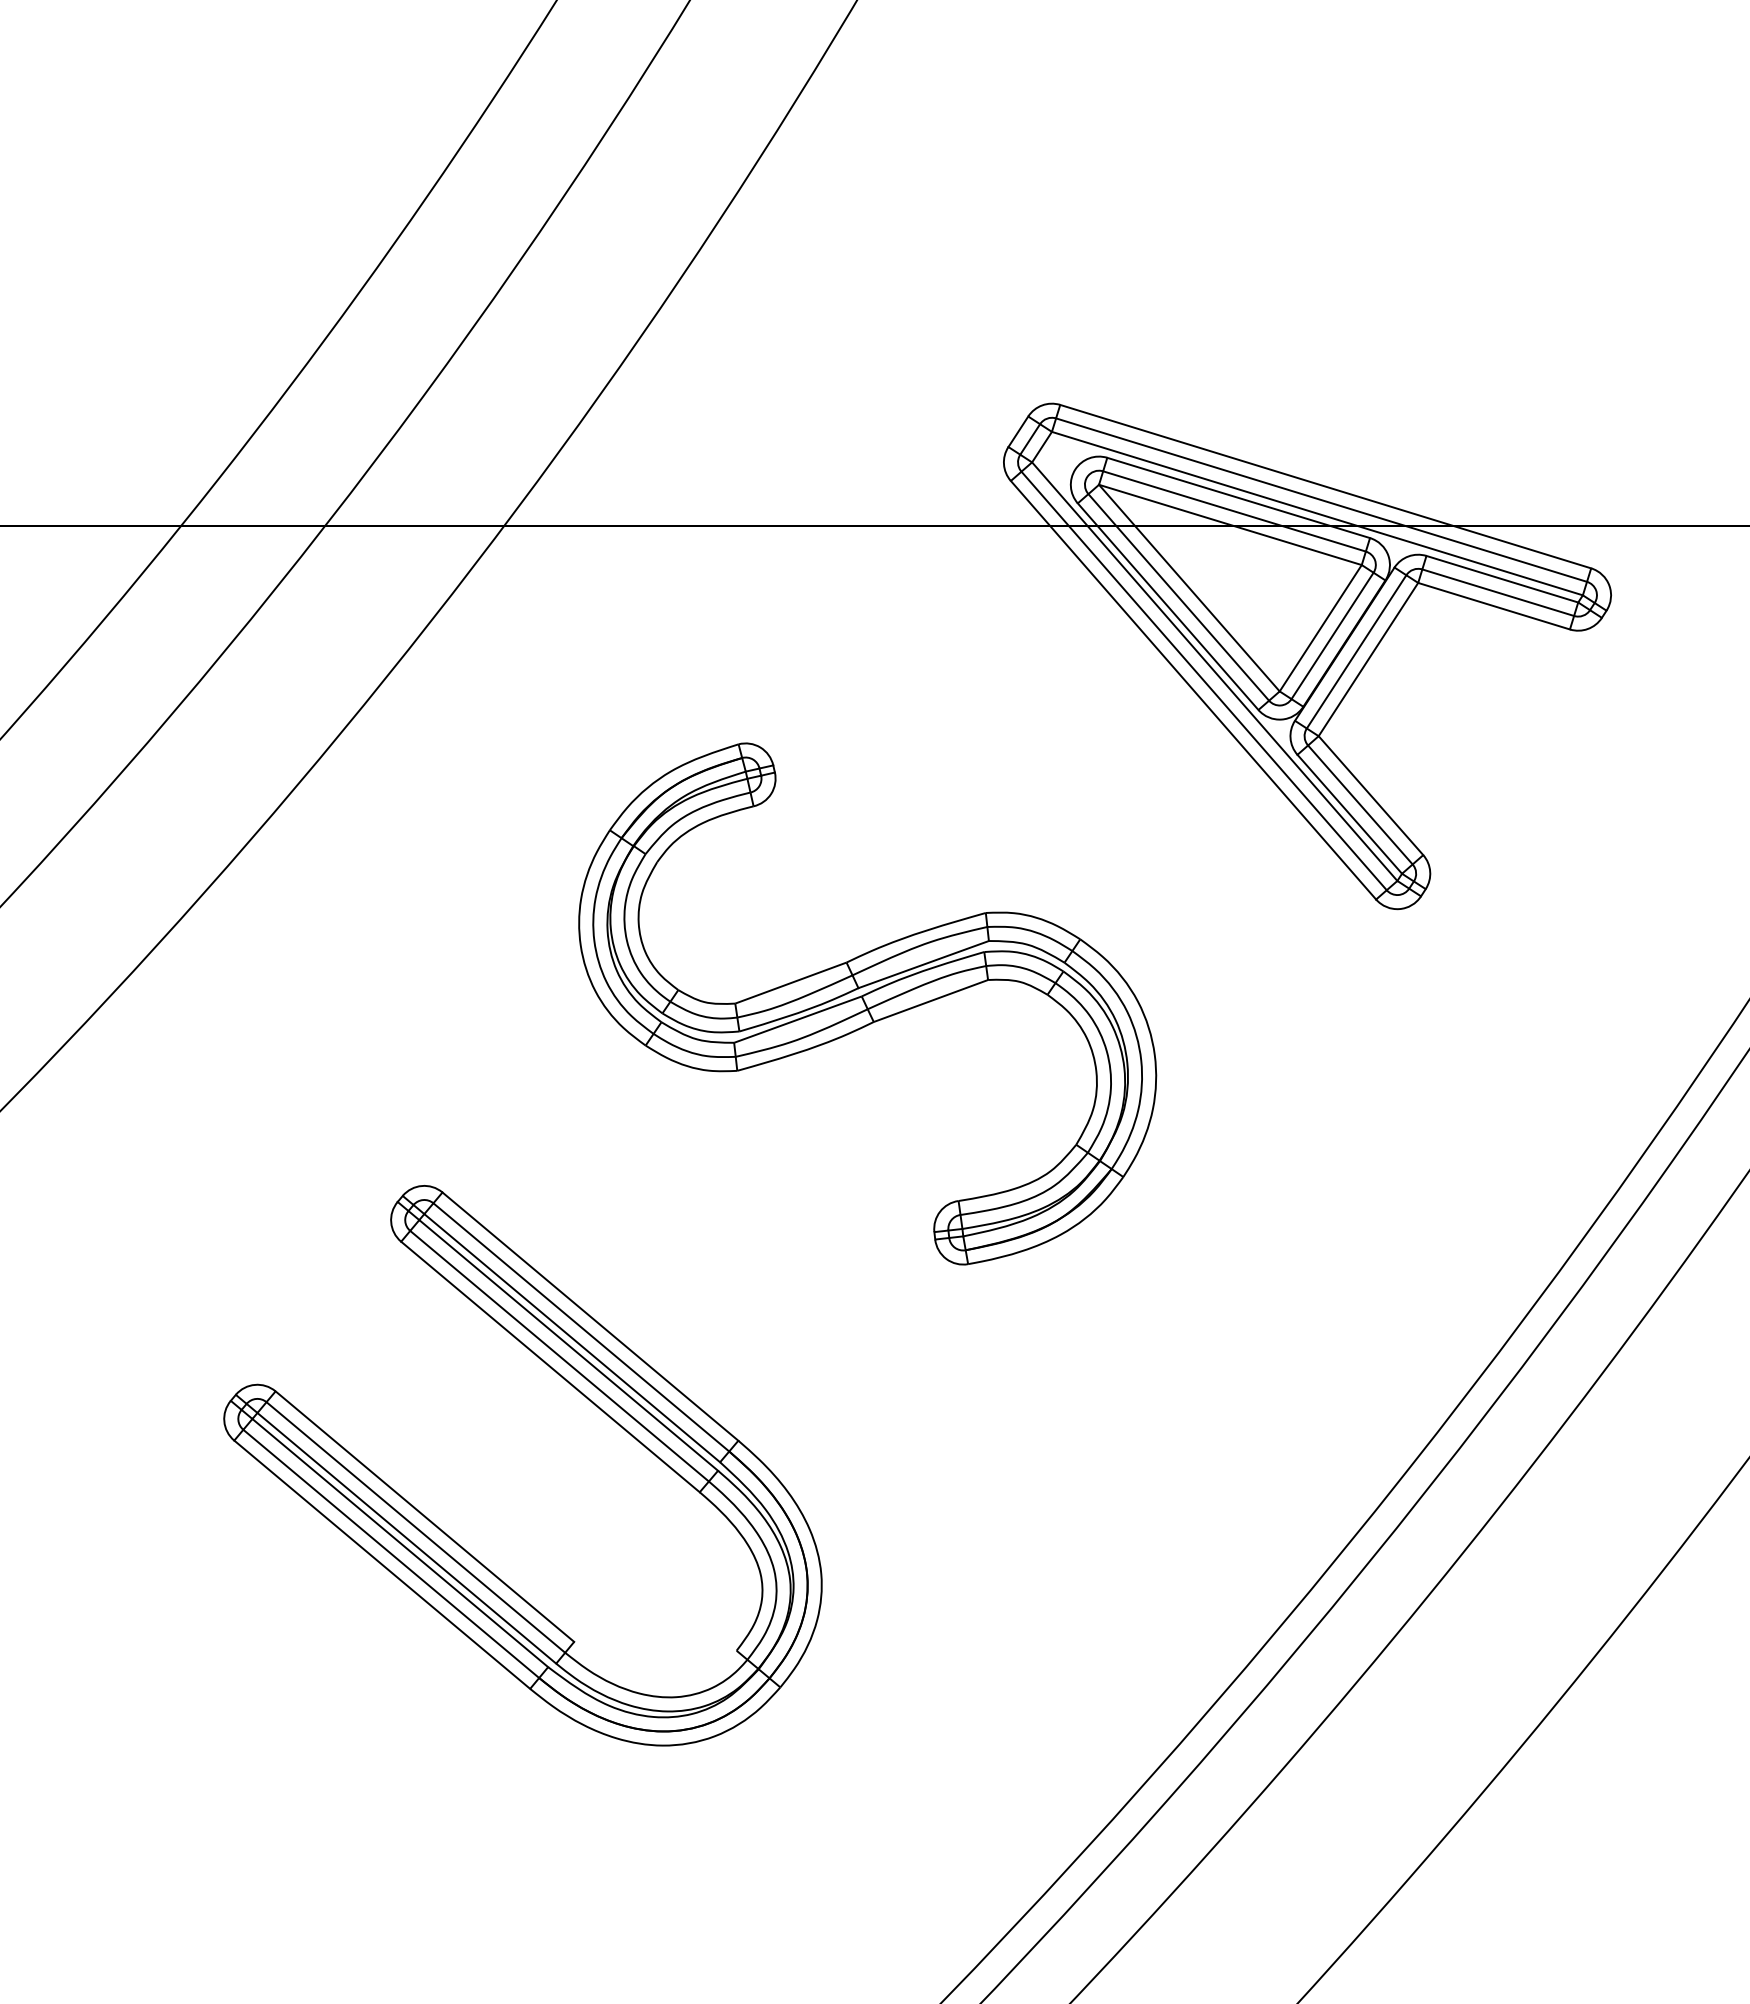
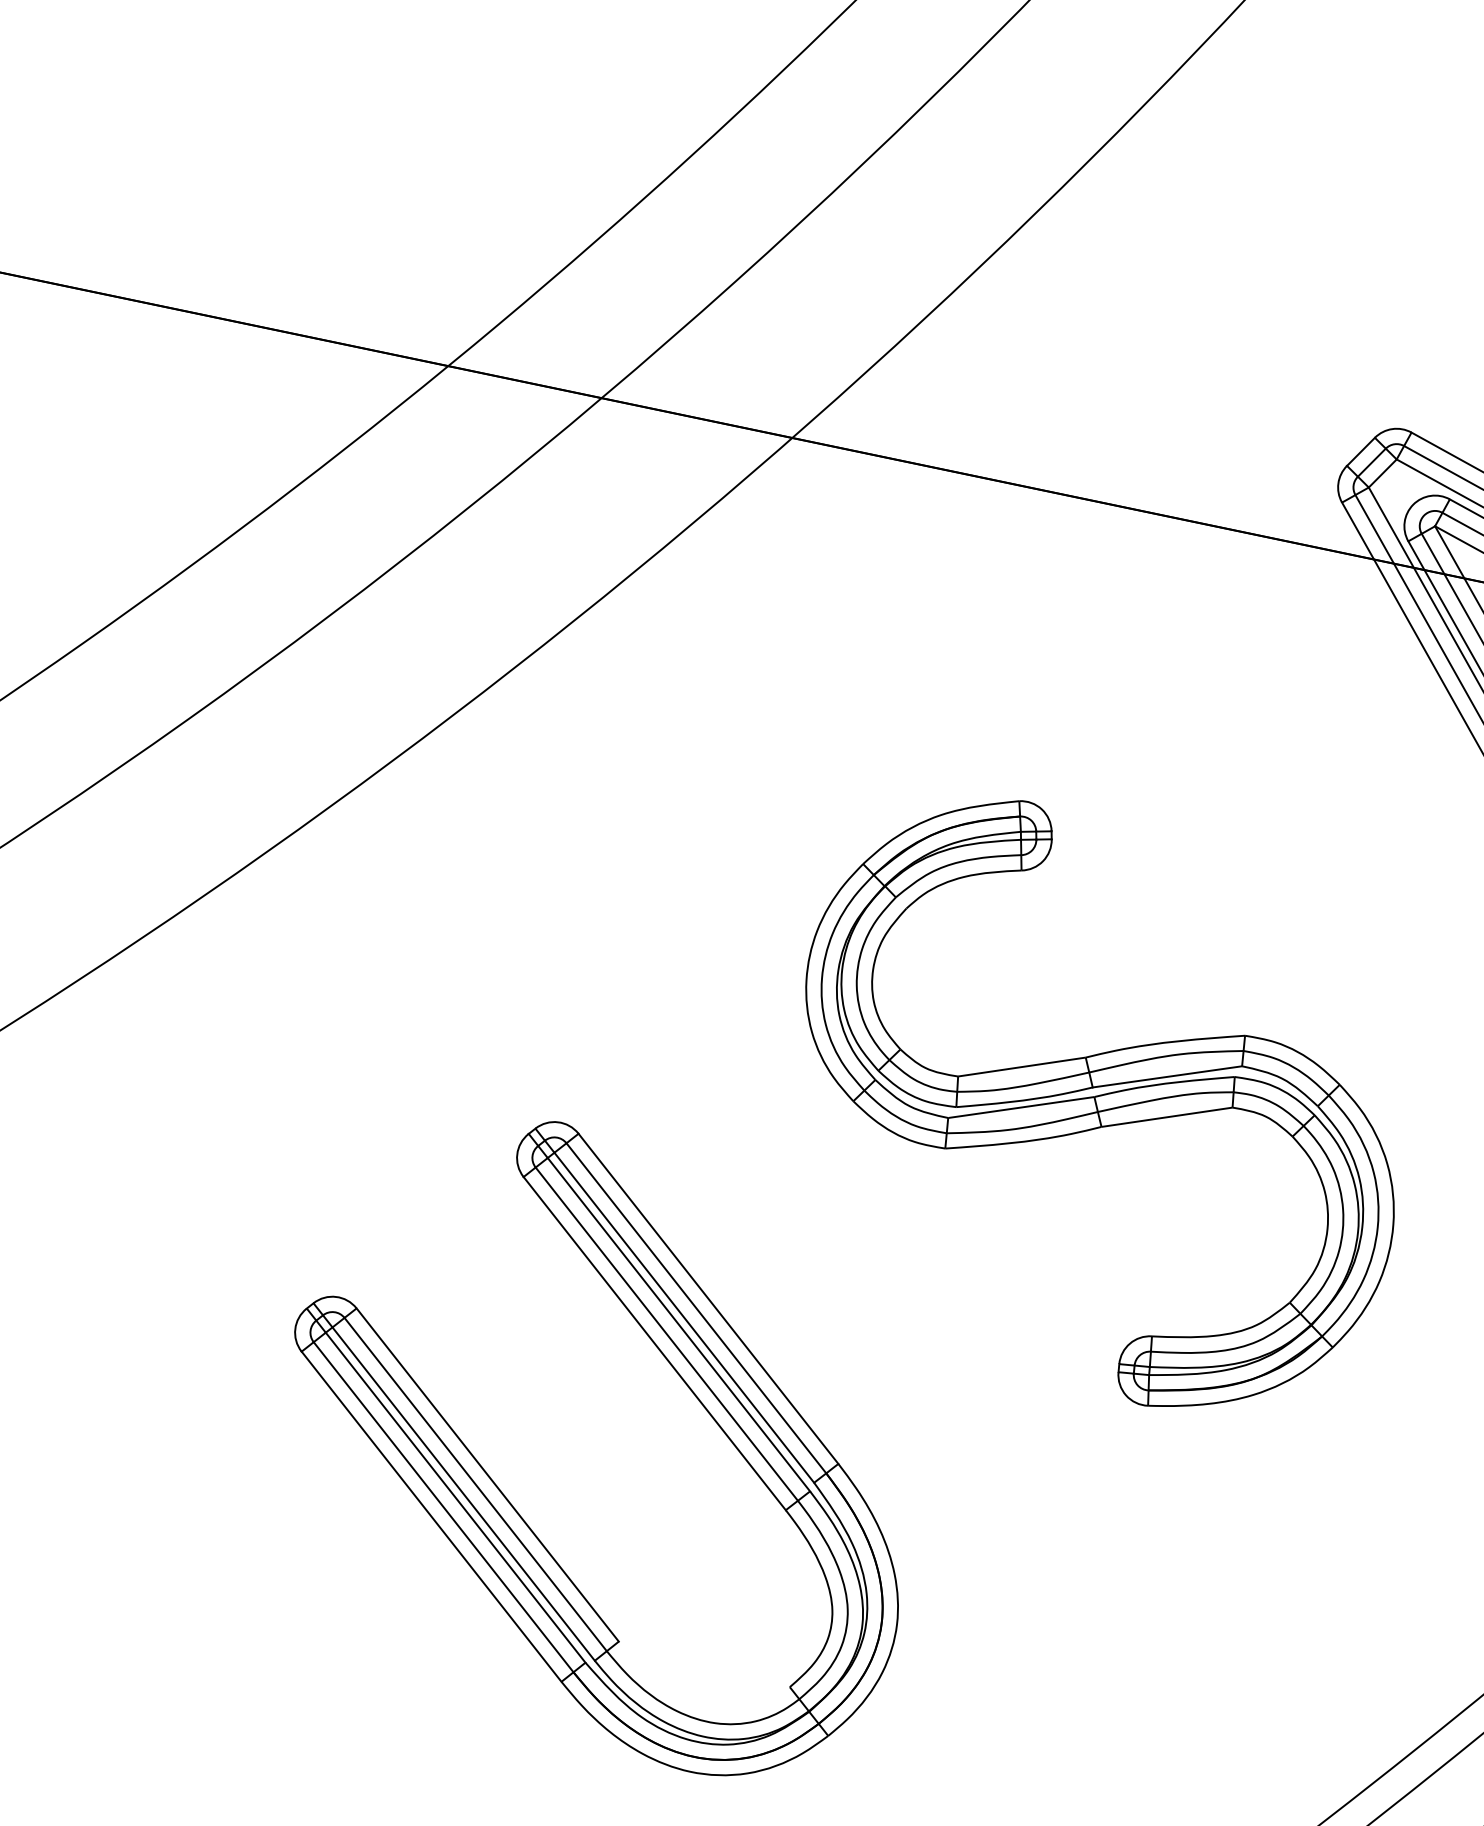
part: (867, 1003) -> (1098, 1105), moved

